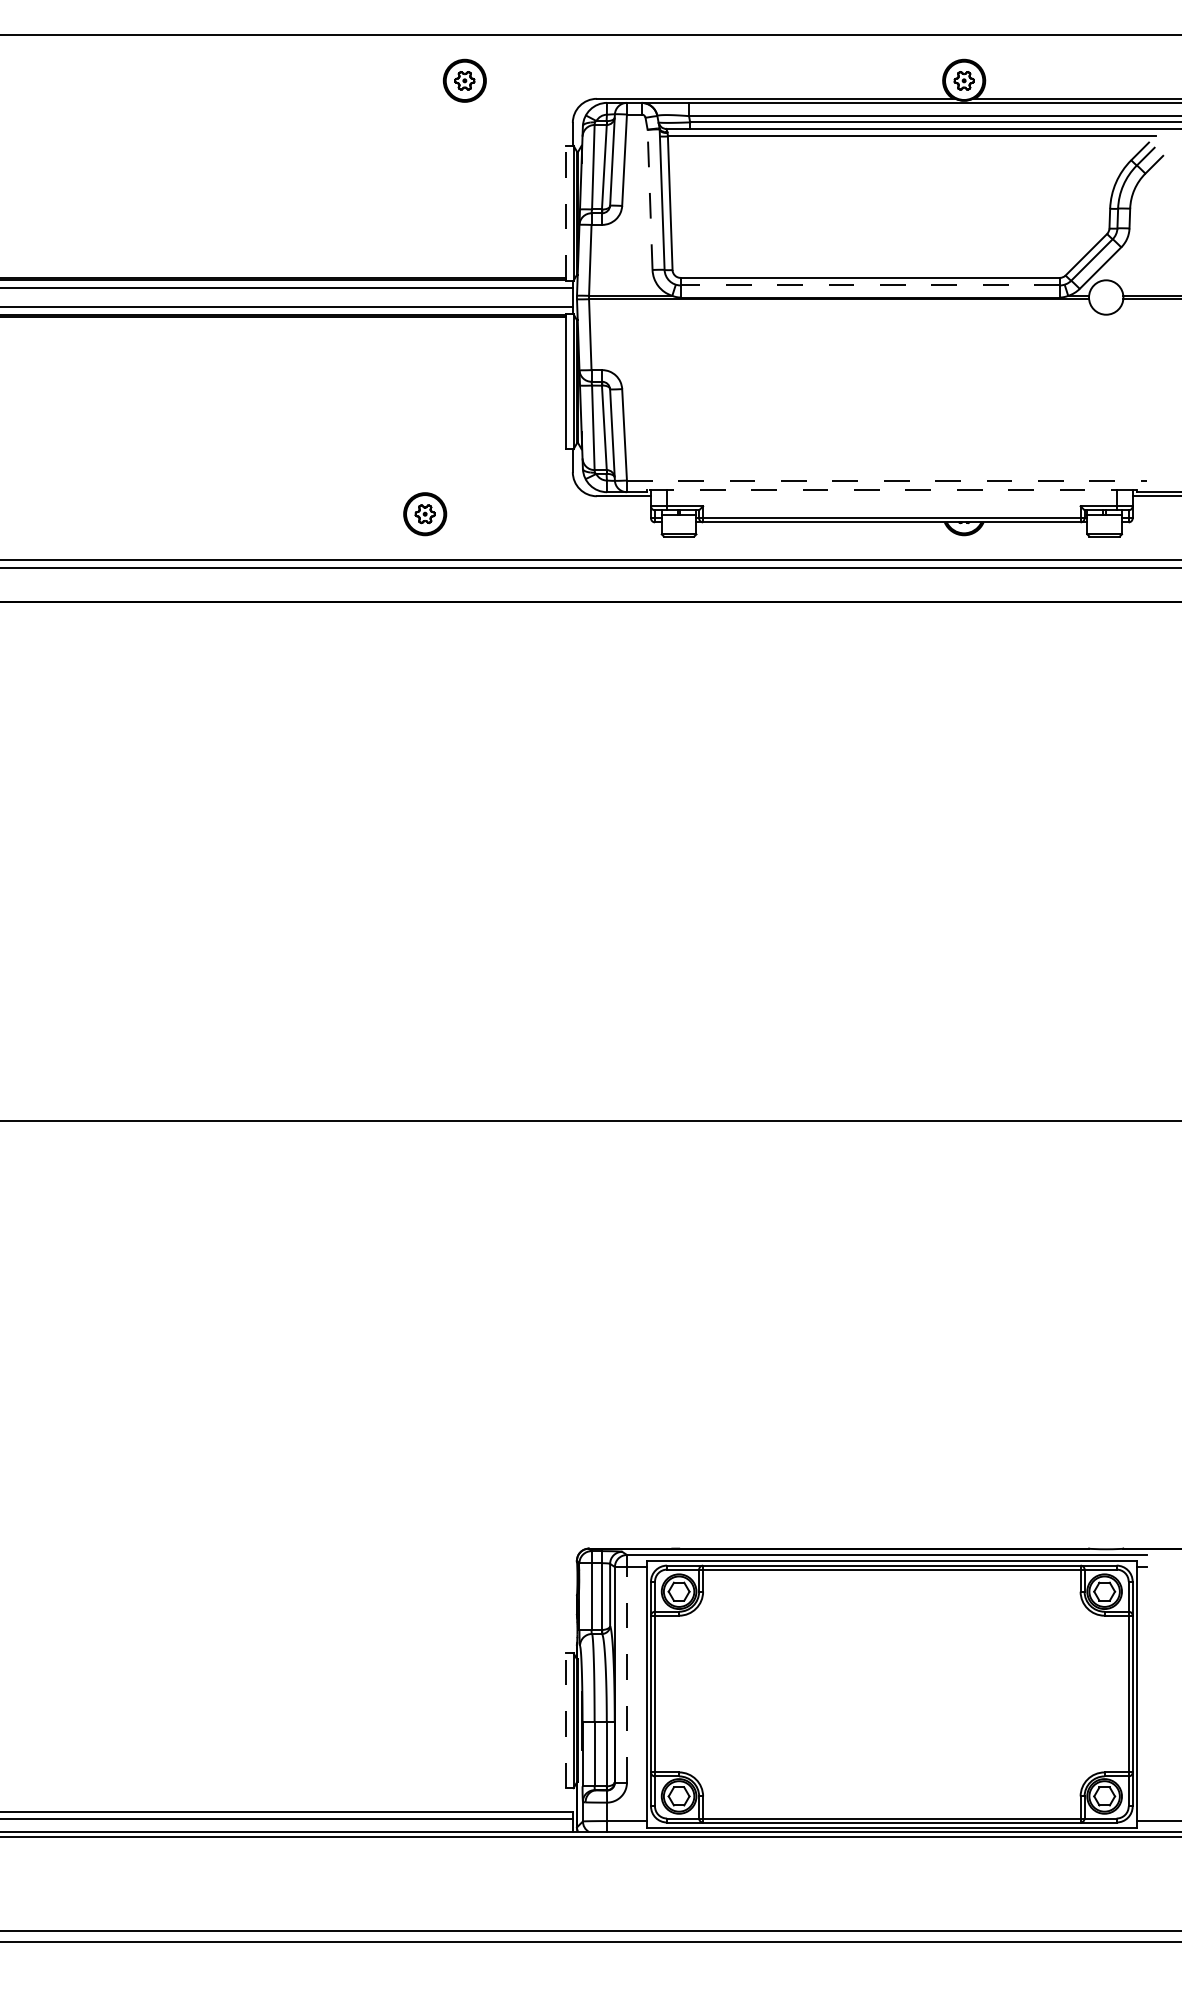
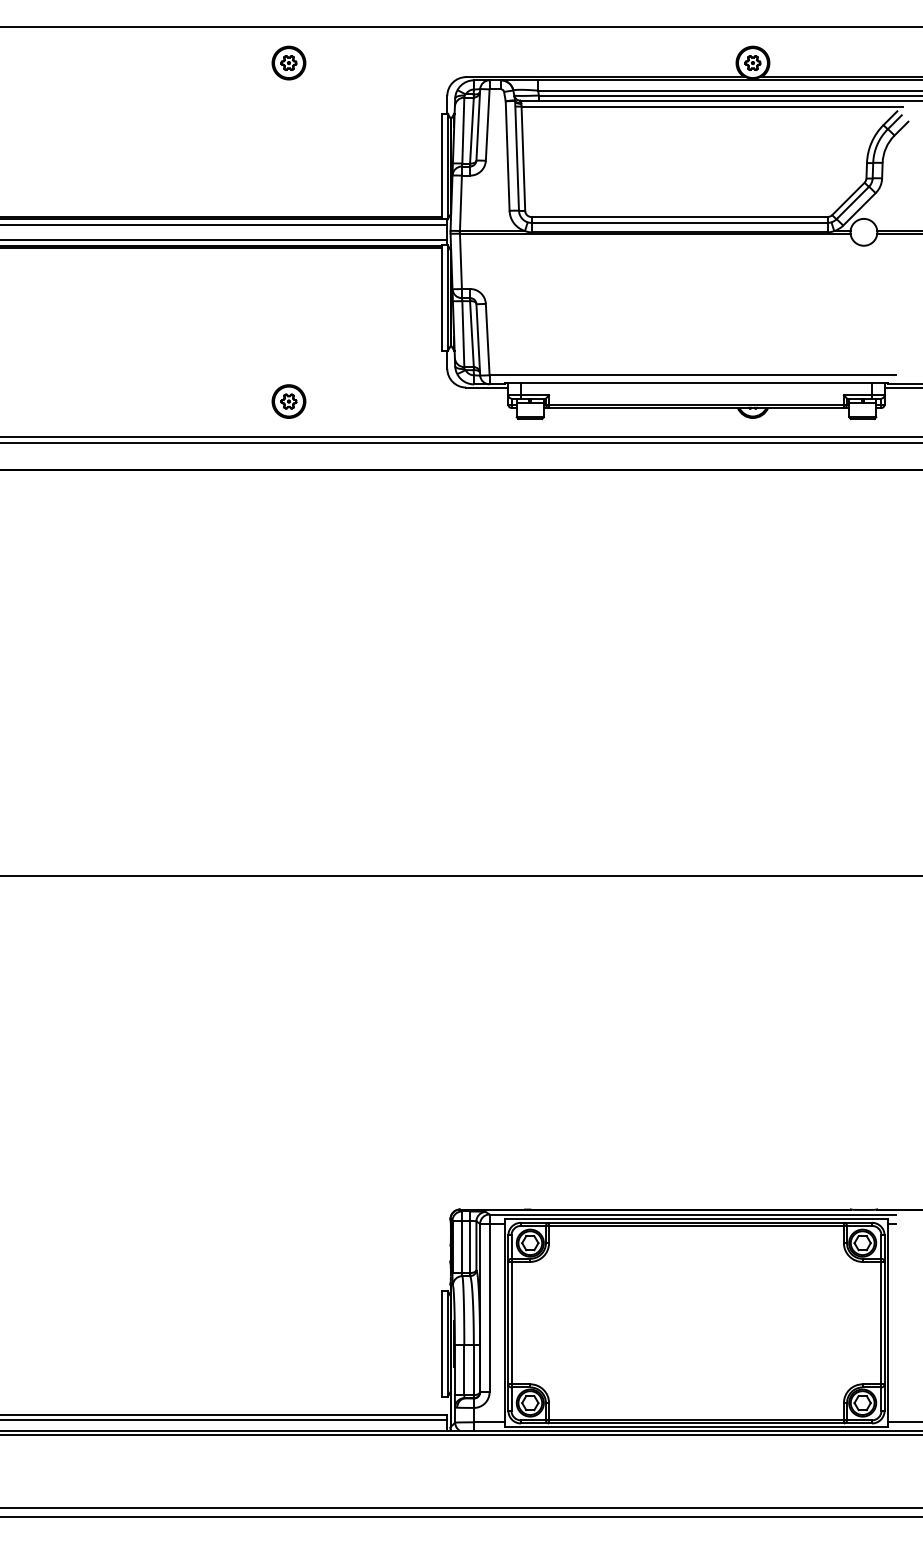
part: (464, 80) -> (288, 62), moved
line: (649, 200) -> (507, 156), dashed -> solid
line: (565, 213) -> (441, 166), dashed -> solid
line: (870, 284) -> (679, 222), dashed -> solid
line: (888, 480) -> (693, 375), dashed -> solid
line: (890, 489) -> (695, 382), dashed -> solid
part: (424, 514) -> (288, 401), moved
line: (626, 1668) -> (489, 1303), dashed -> solid
line: (565, 1720) -> (441, 1343), dashed -> solid

